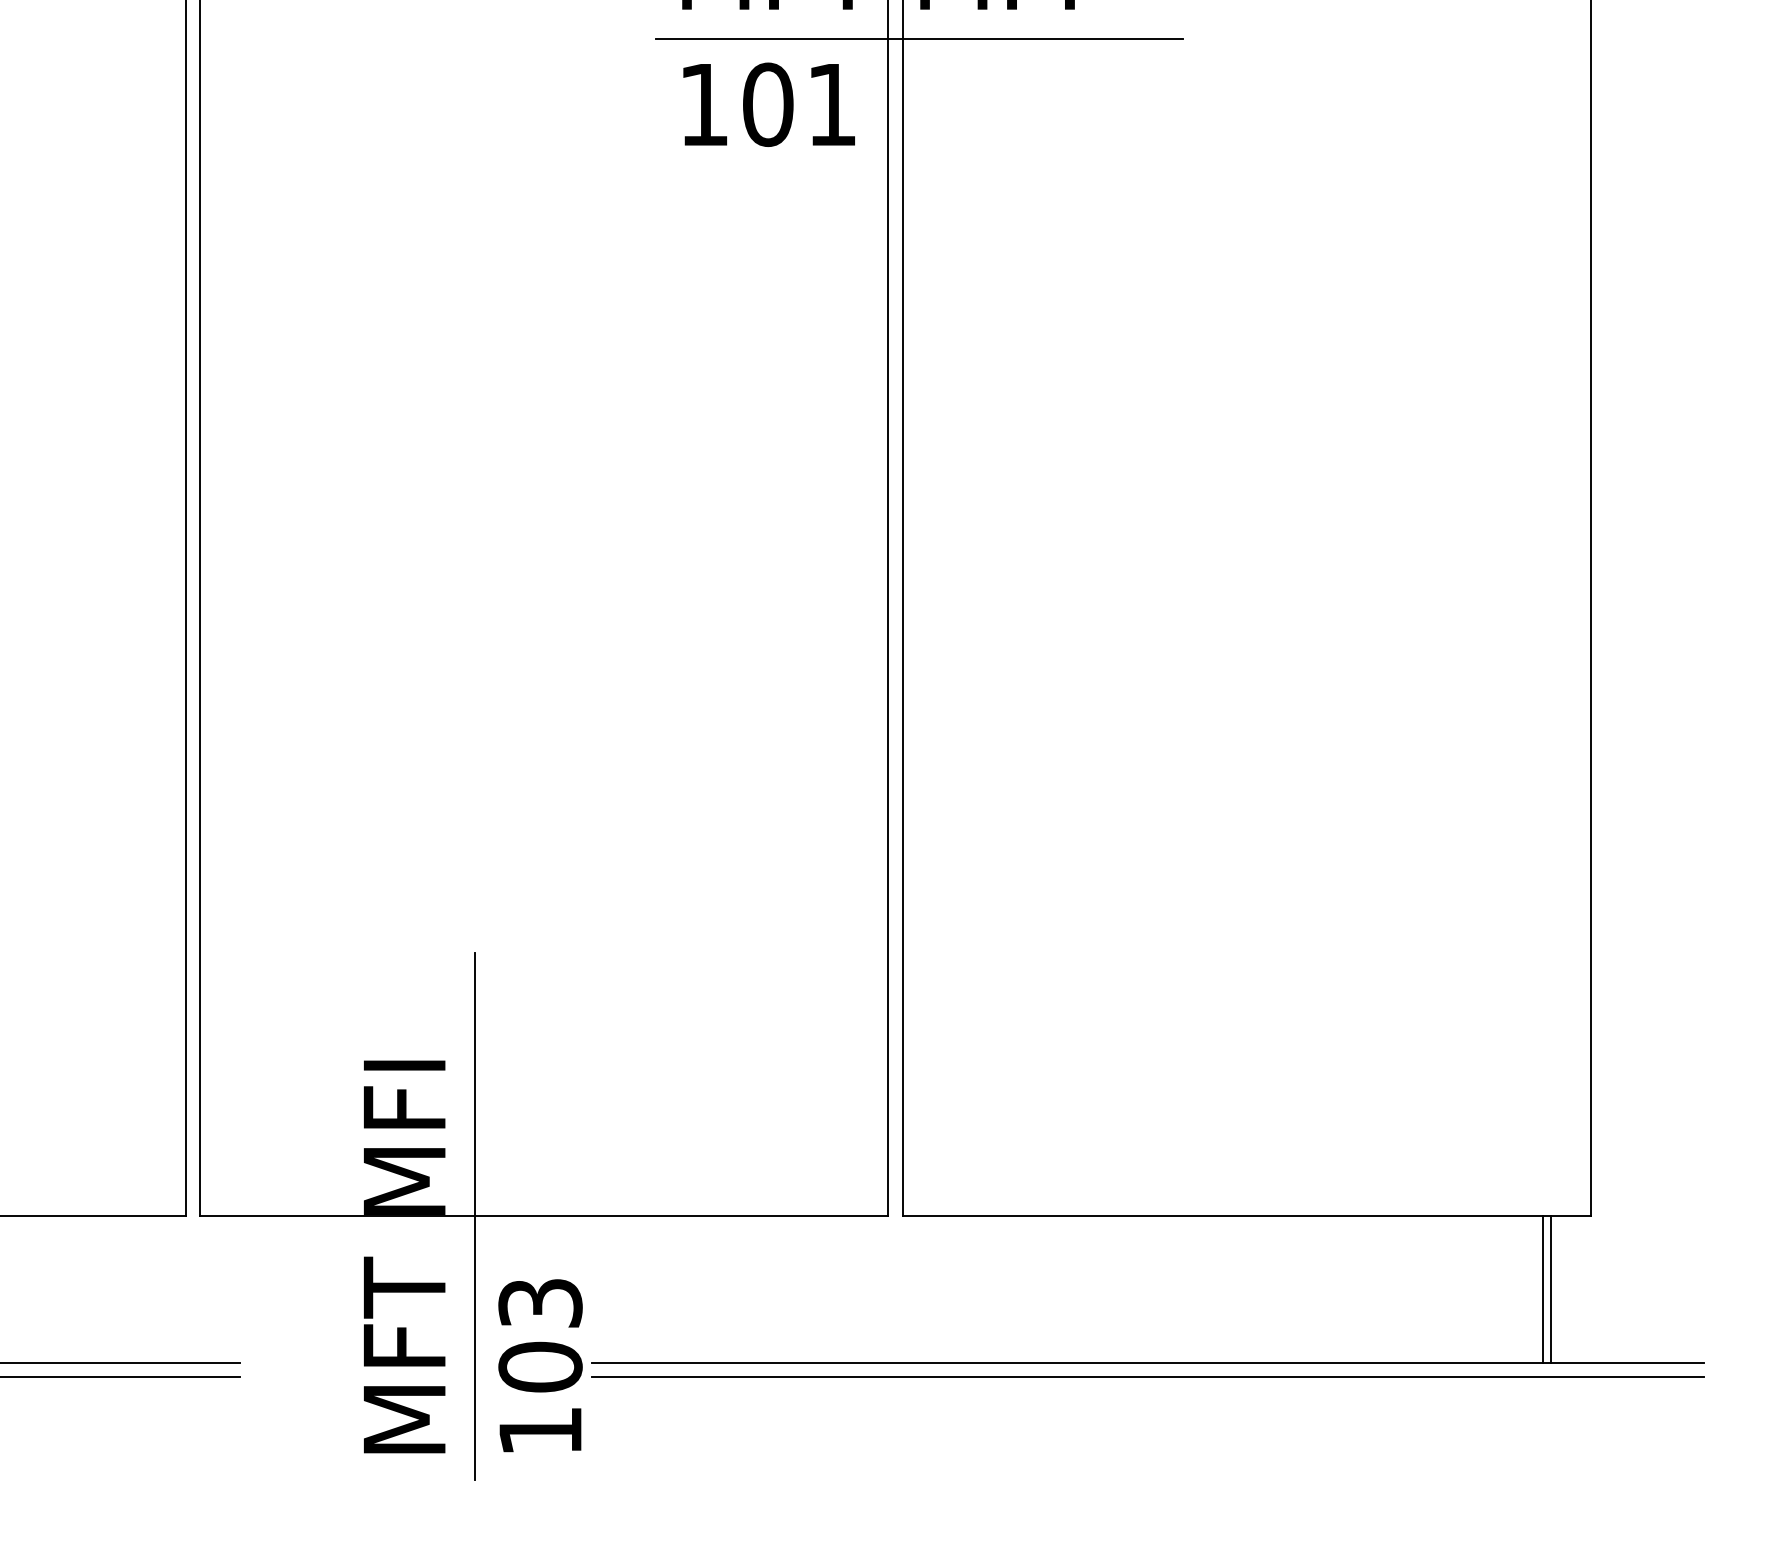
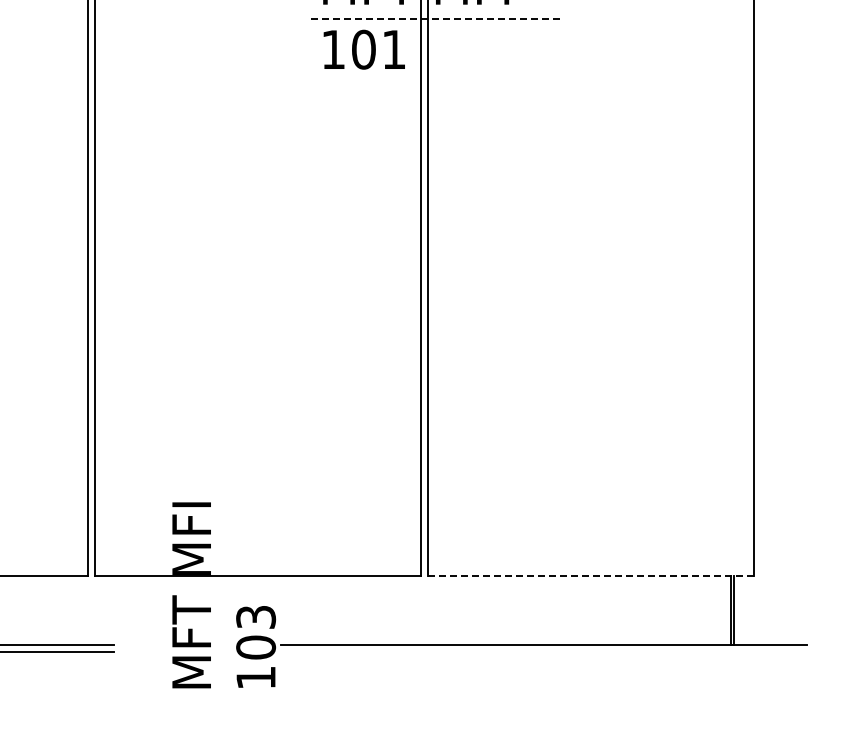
line: (919, 38) -> (435, 18), solid -> dashed
line: (475, 1214) -> (225, 575), removed
line: (1246, 1217) -> (590, 576), solid -> dashed
line: (1147, 1377) -> (543, 652), removed

